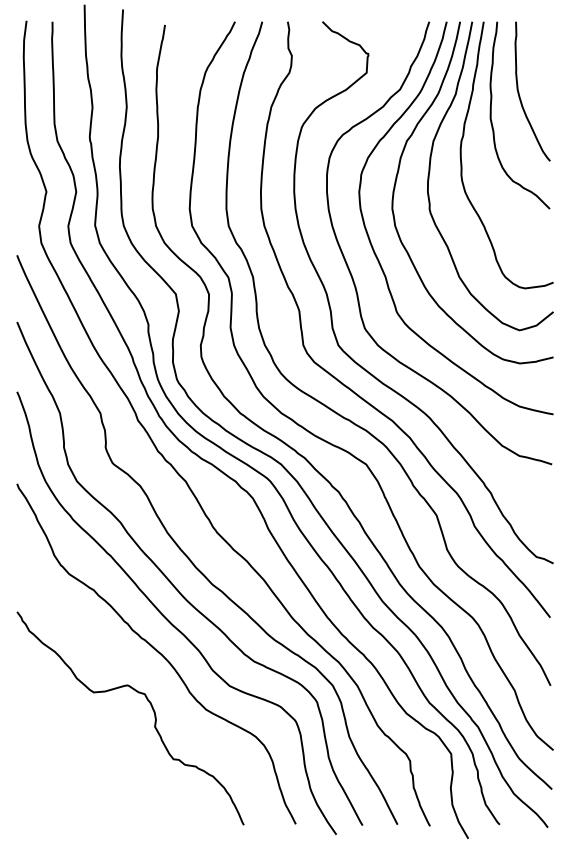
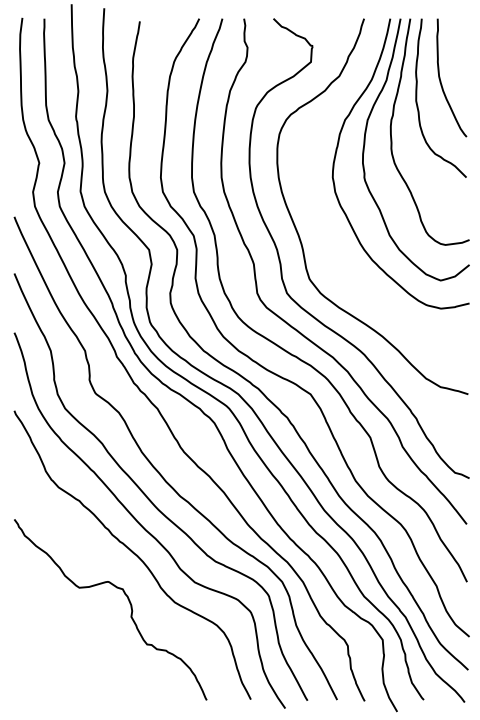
curve: (374, 249) -> (317, 211), removed

